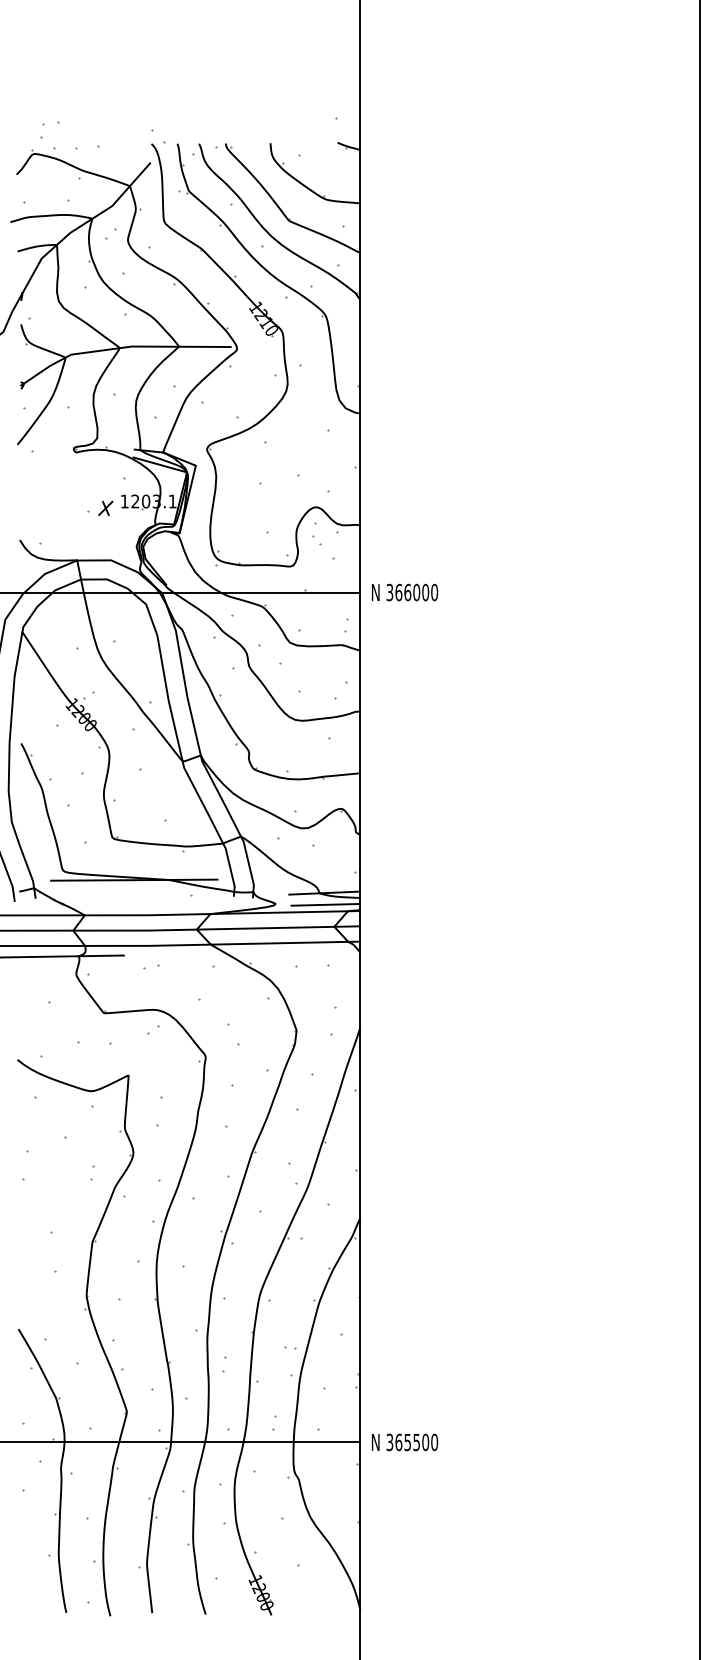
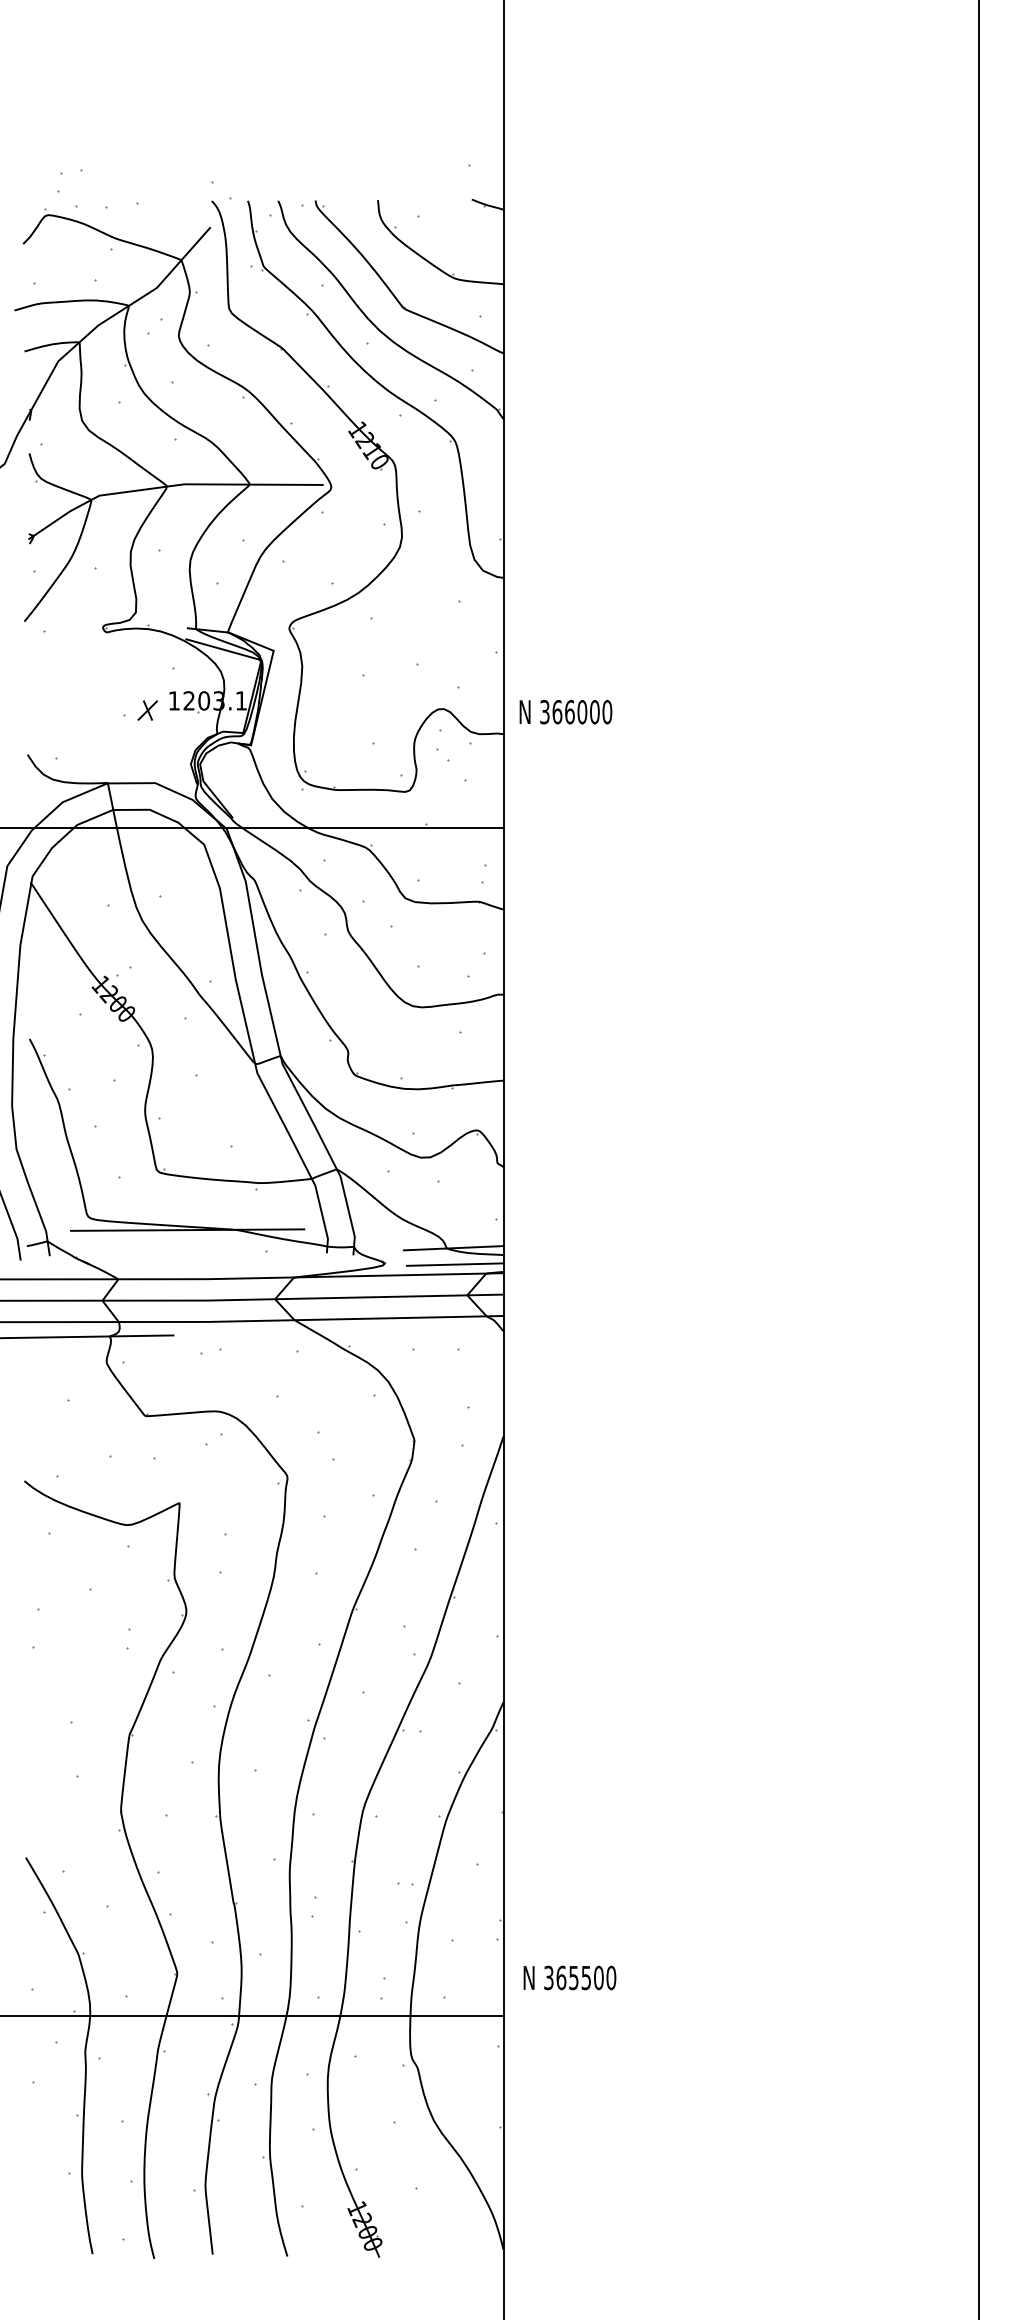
text: (404, 592) -> (565, 712), moved
text: (404, 1442) -> (569, 1977), moved

